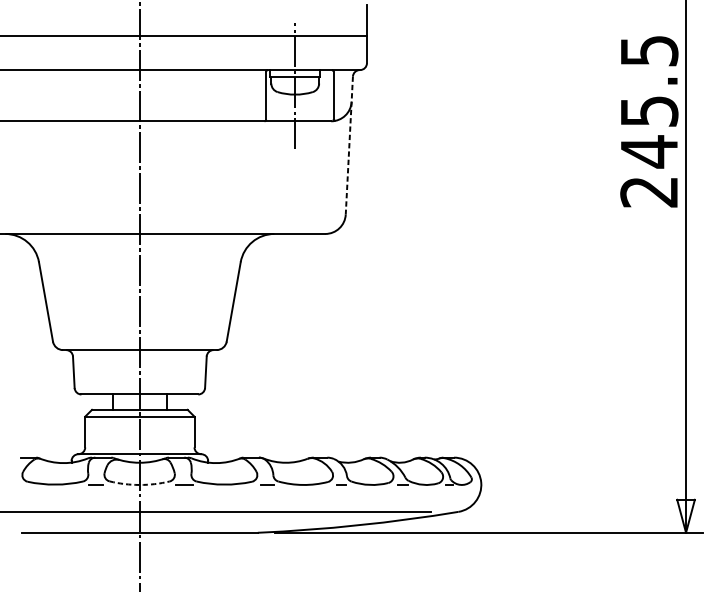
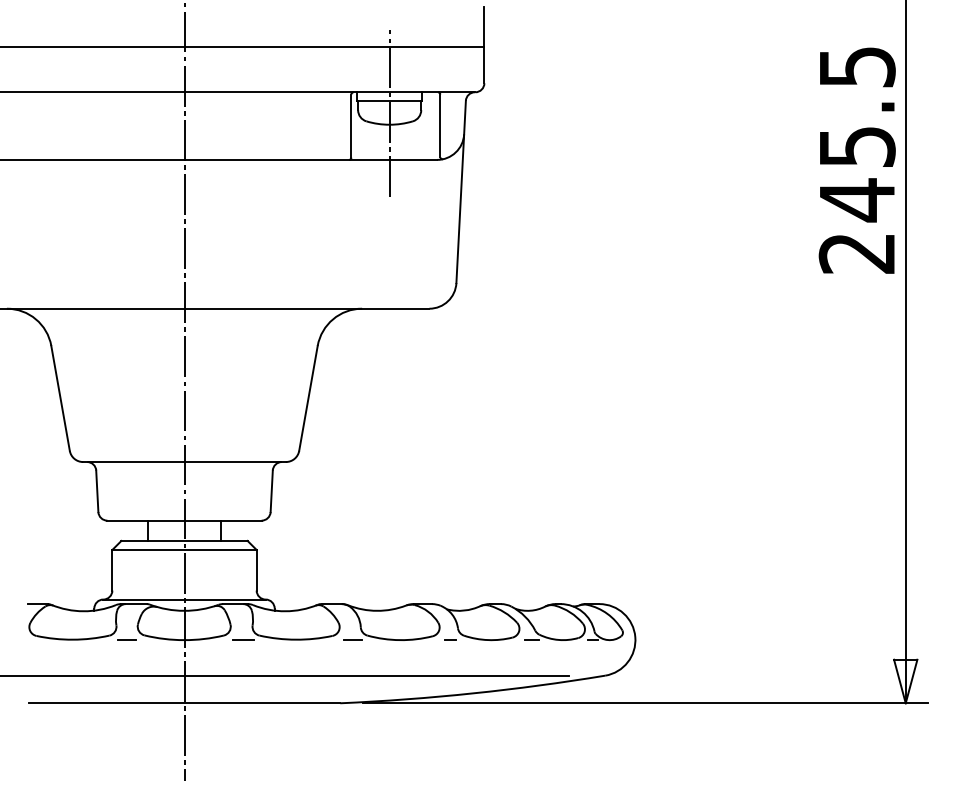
line: (349, 145) -> (461, 192), dashed -> solid
arc: (139, 485) -> (184, 640), dashed -> solid

